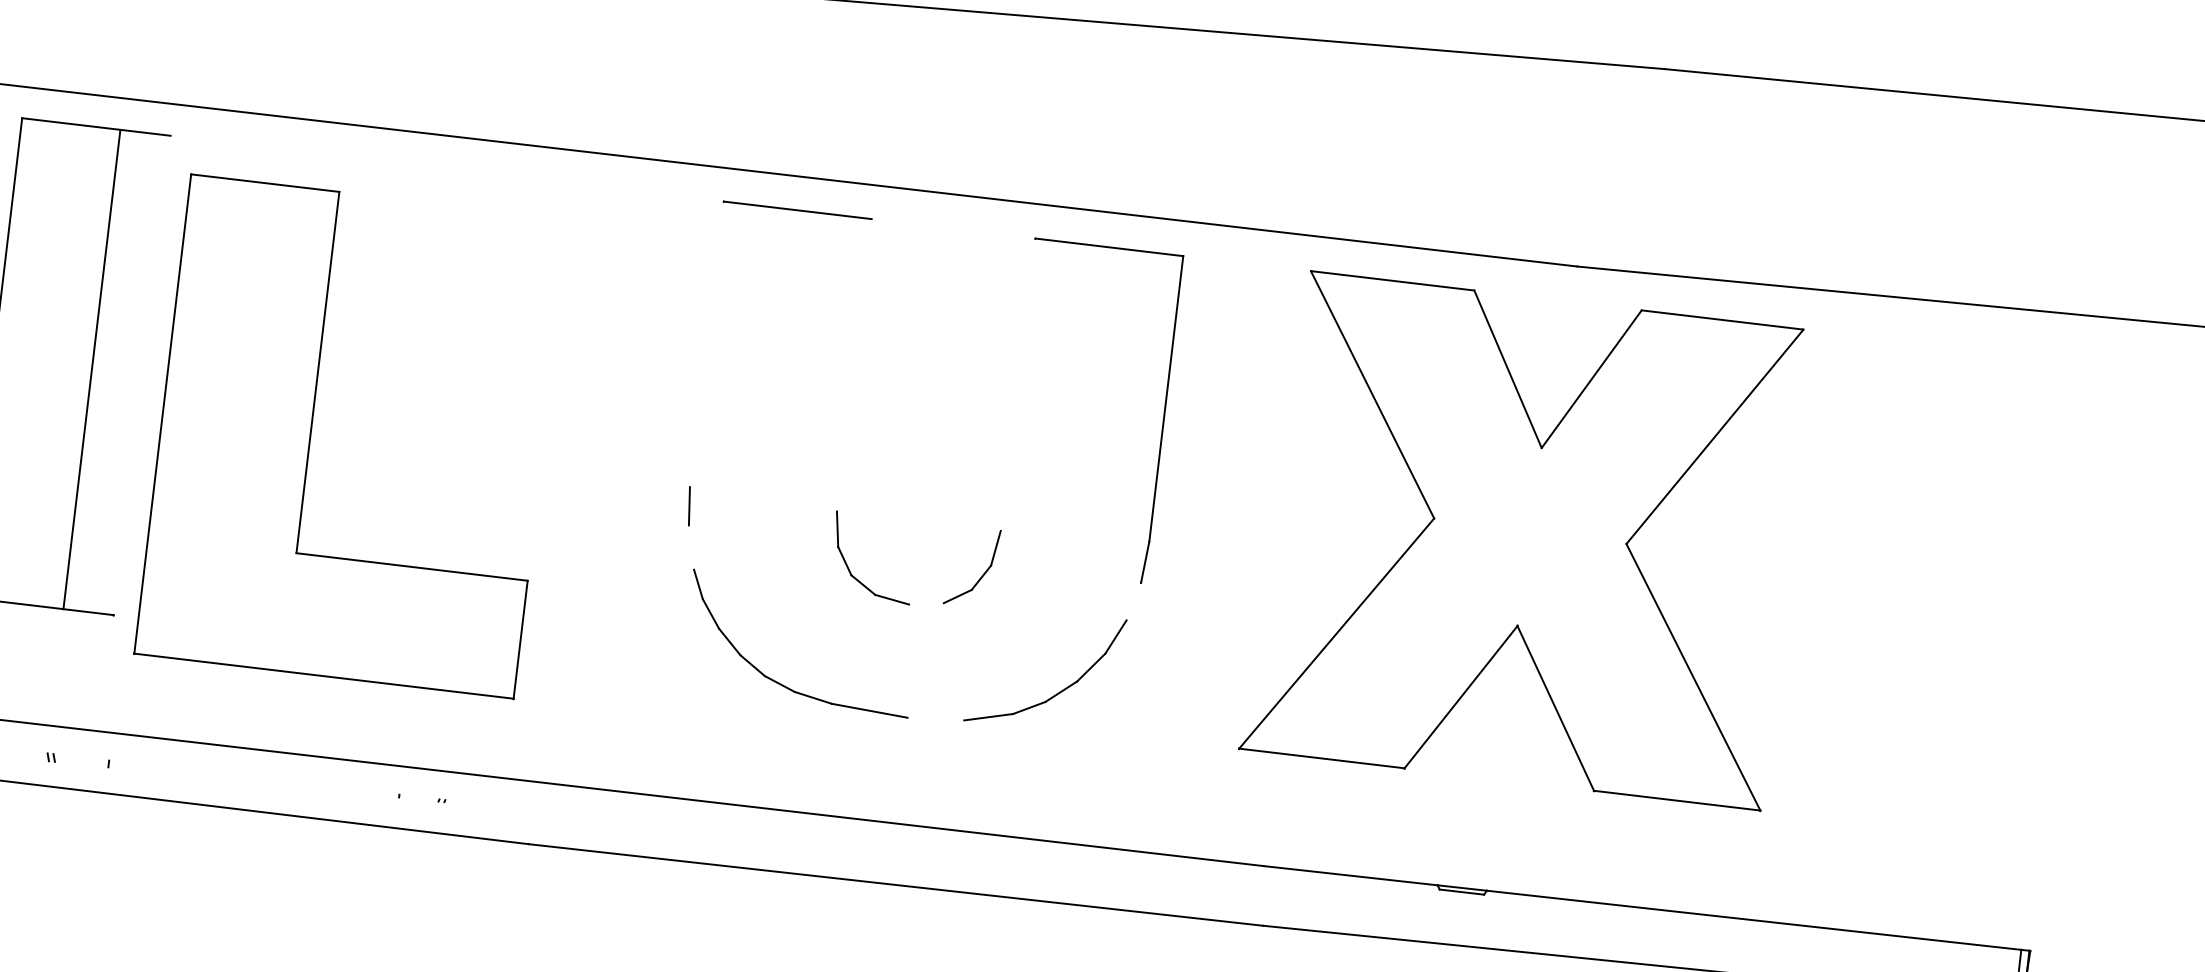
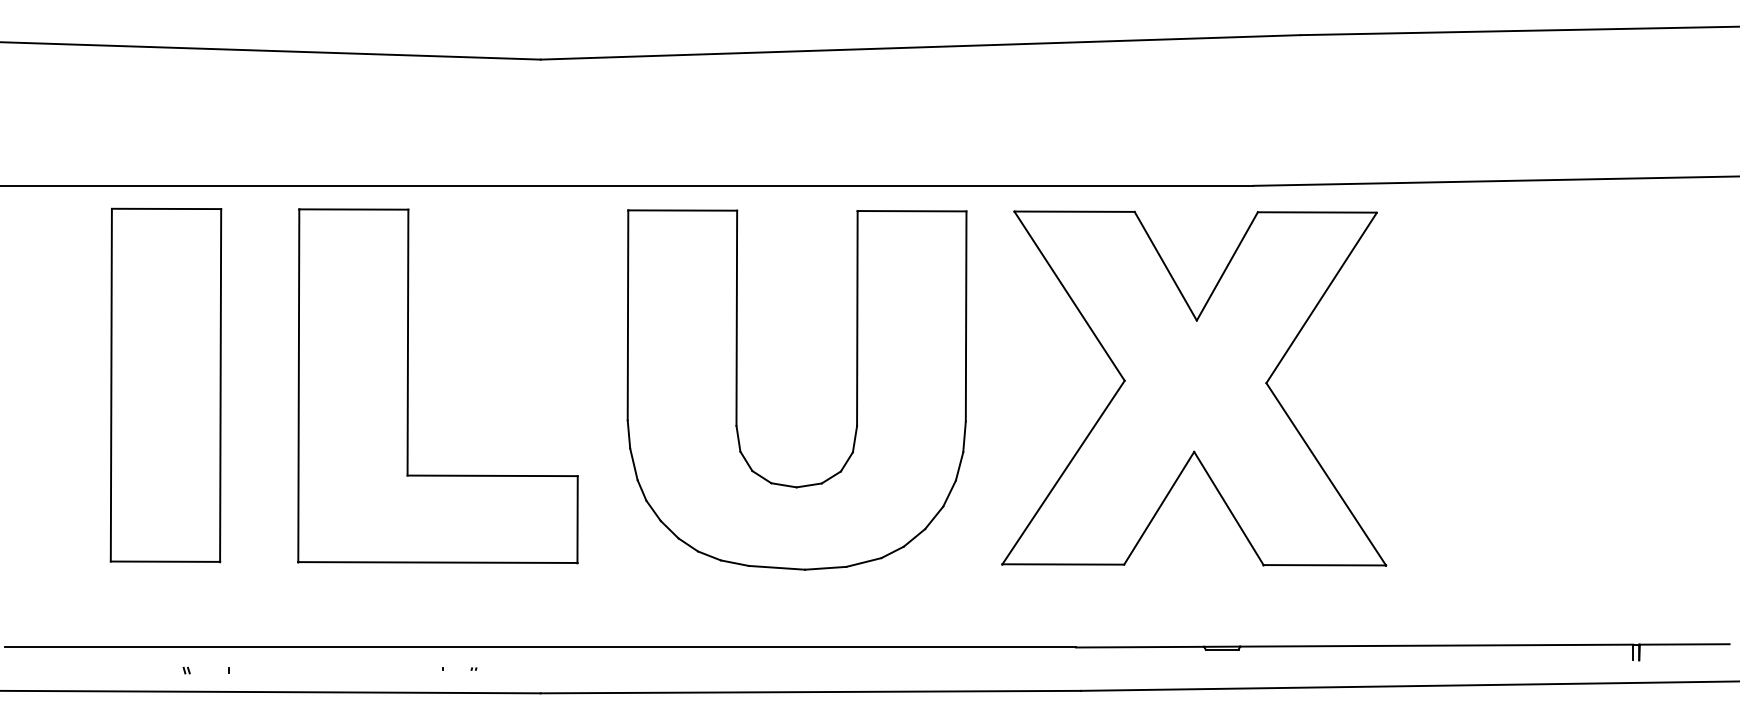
line: (706, 344) -> (627, 315), added
line: (854, 364) -> (736, 317), added
line: (91, 369) -> (220, 385), moved
line: (1018, 384) -> (857, 318), added
part: (311, 432) -> (408, 386), moved
part: (1527, 539) -> (1194, 388), moved
line: (690, 547) -> (633, 464), added
line: (1133, 601) -> (959, 466), added
line: (925, 603) -> (808, 485), added
line: (935, 717) -> (825, 567), added
line: (2091, 957) -> (1684, 644), added

